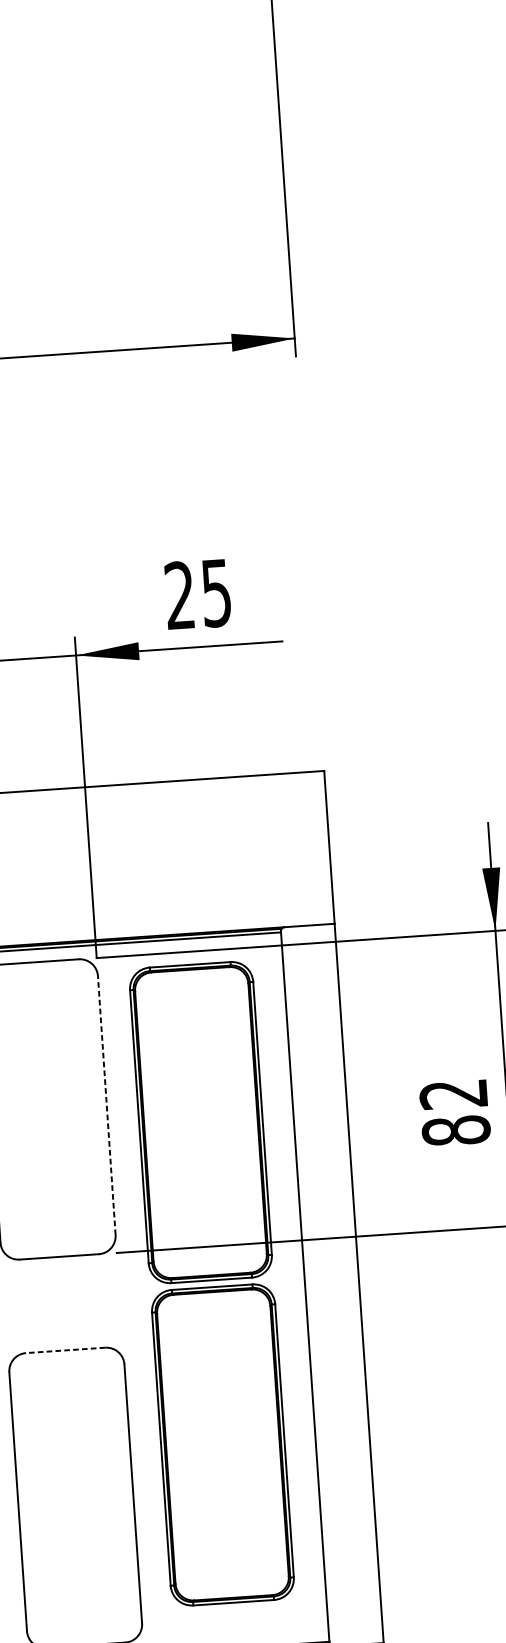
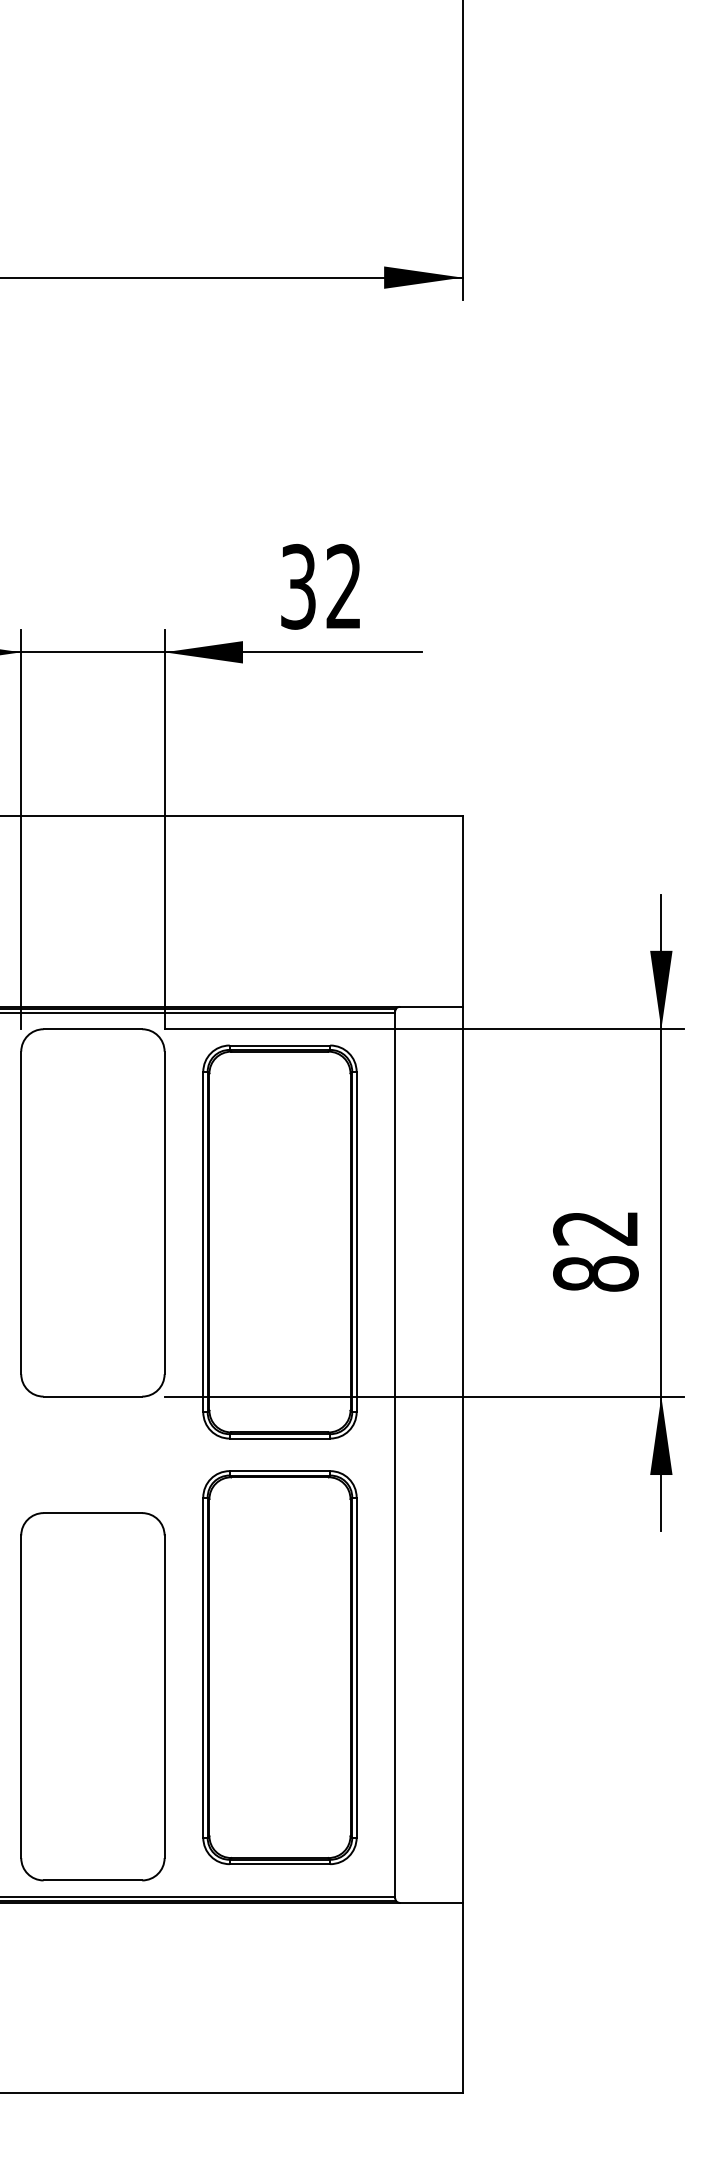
text: (197, 594) -> (320, 586), 25 -> 32
line: (106, 1105) -> (164, 1212), dashed -> solid
line: (65, 1350) -> (92, 1513), dashed -> solid
part: (222, 1444) -> (279, 1667), moved

